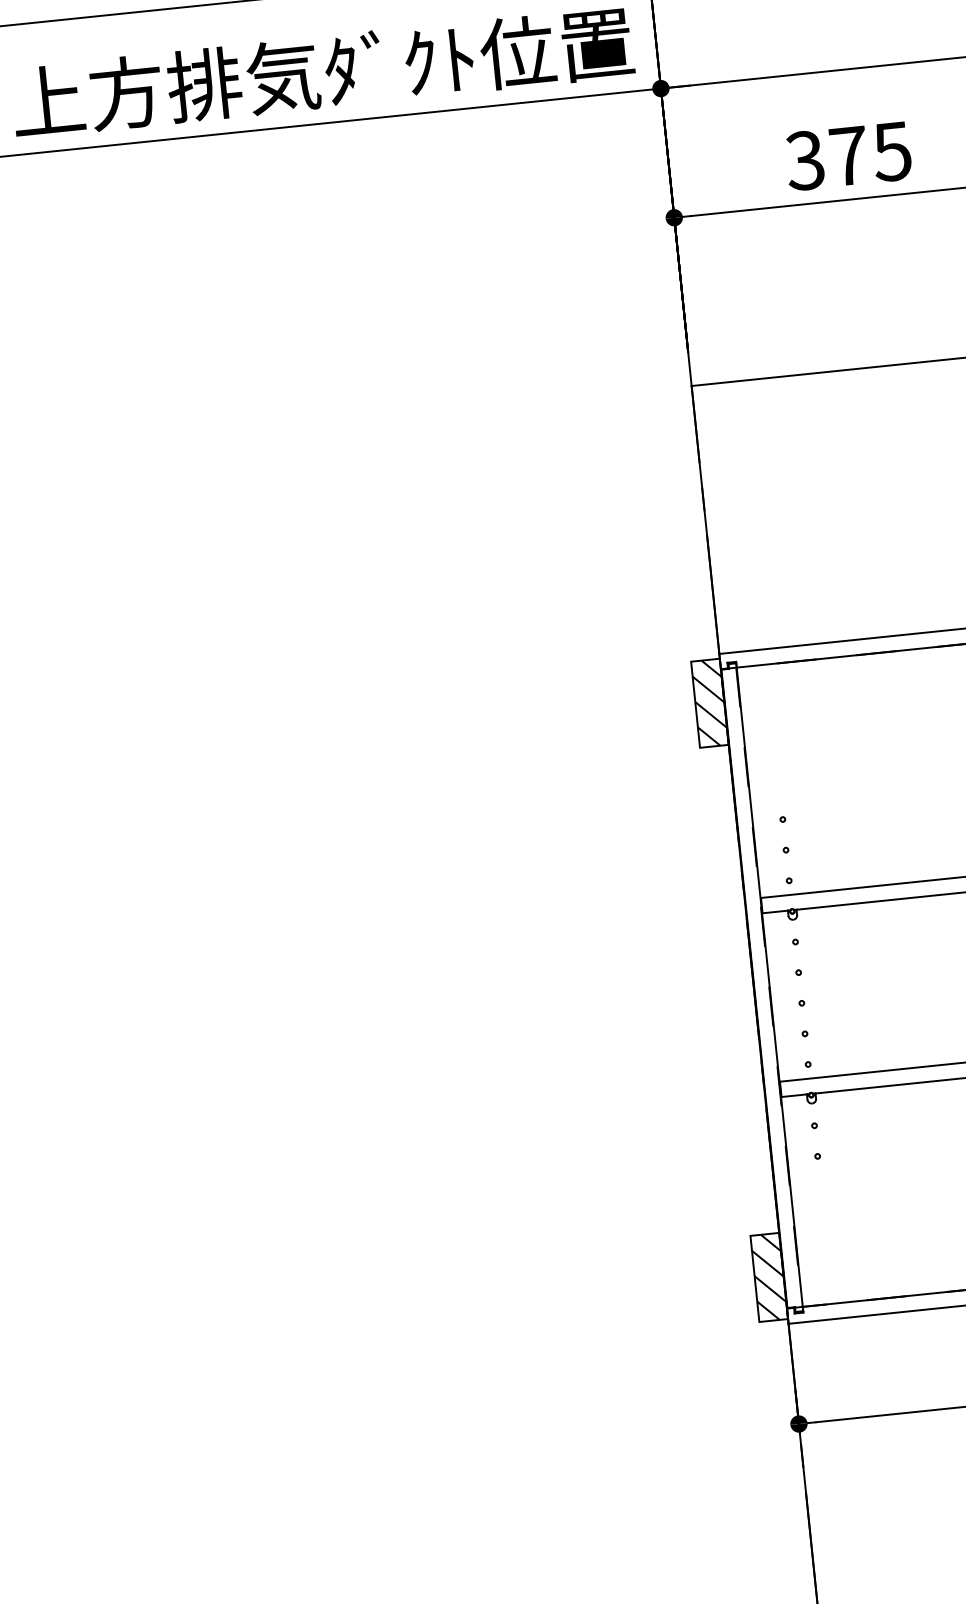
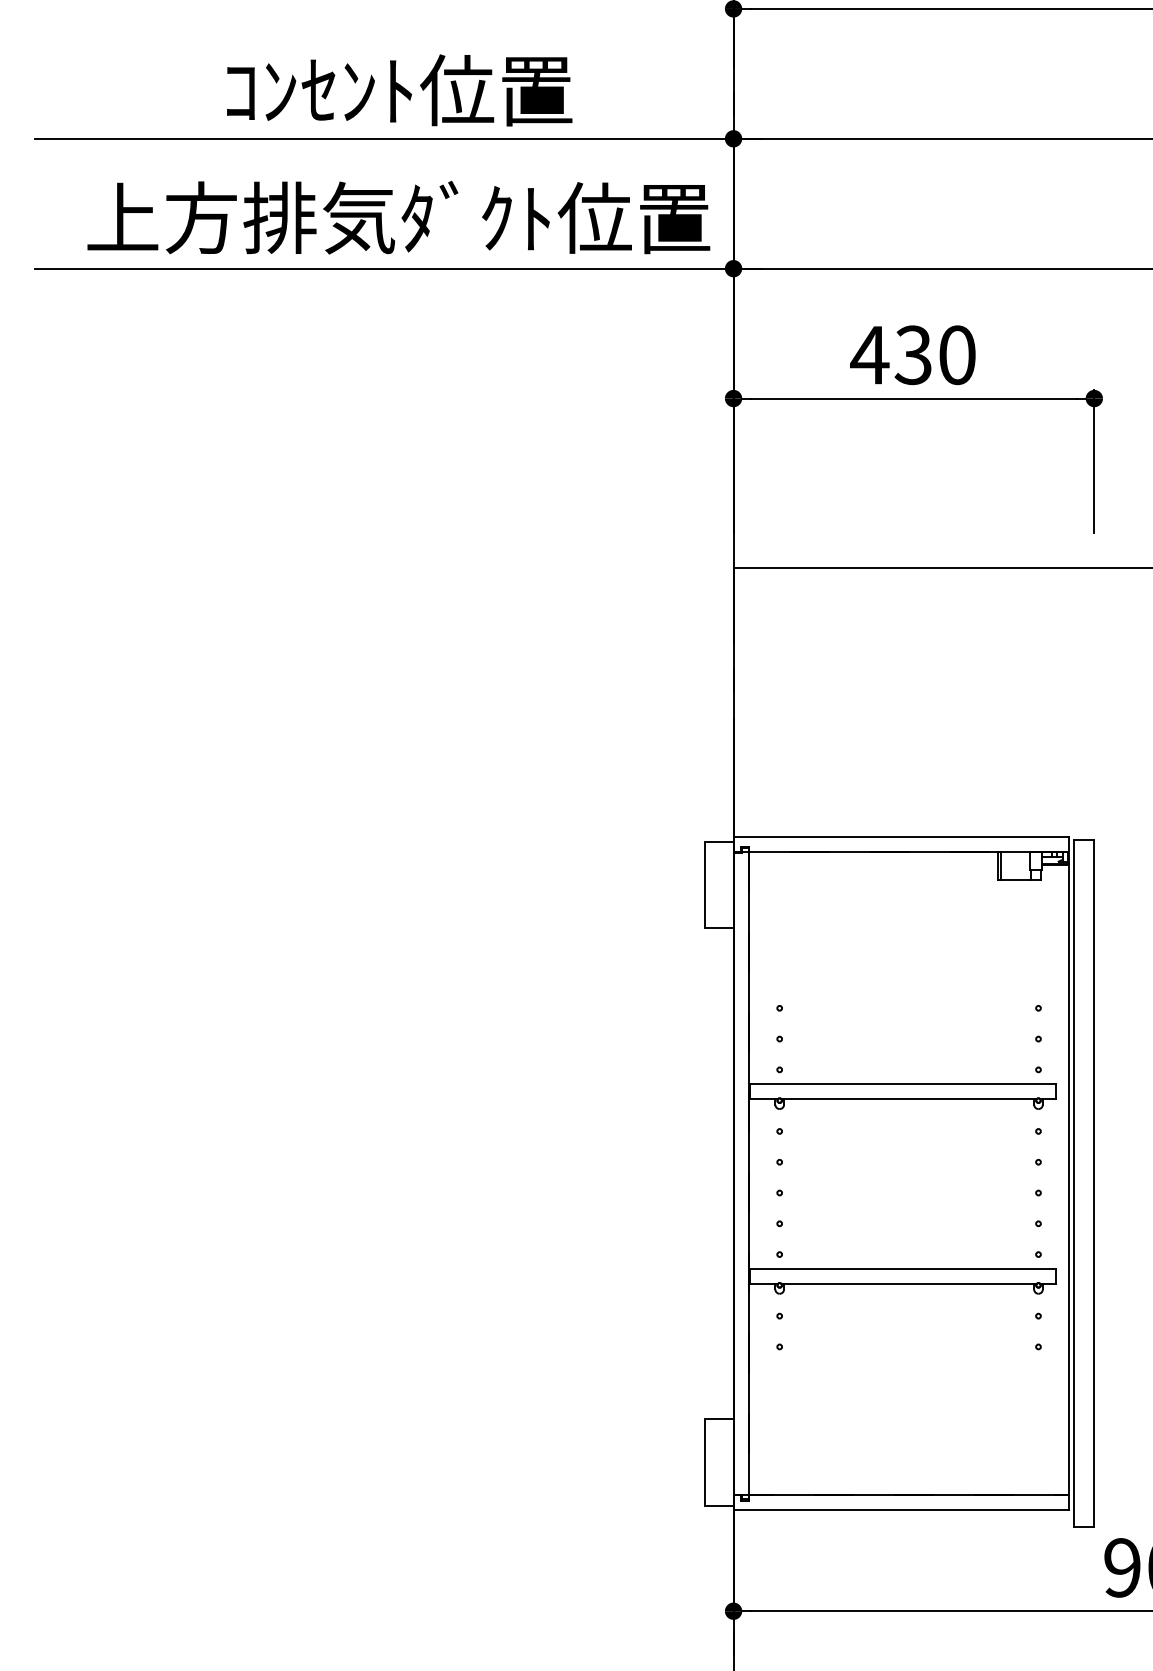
text: (847, 156) -> (912, 355), 375 -> 430
hatch: (709, 702) -> (718, 884), removed
hatch: (768, 1277) -> (718, 1462), removed

